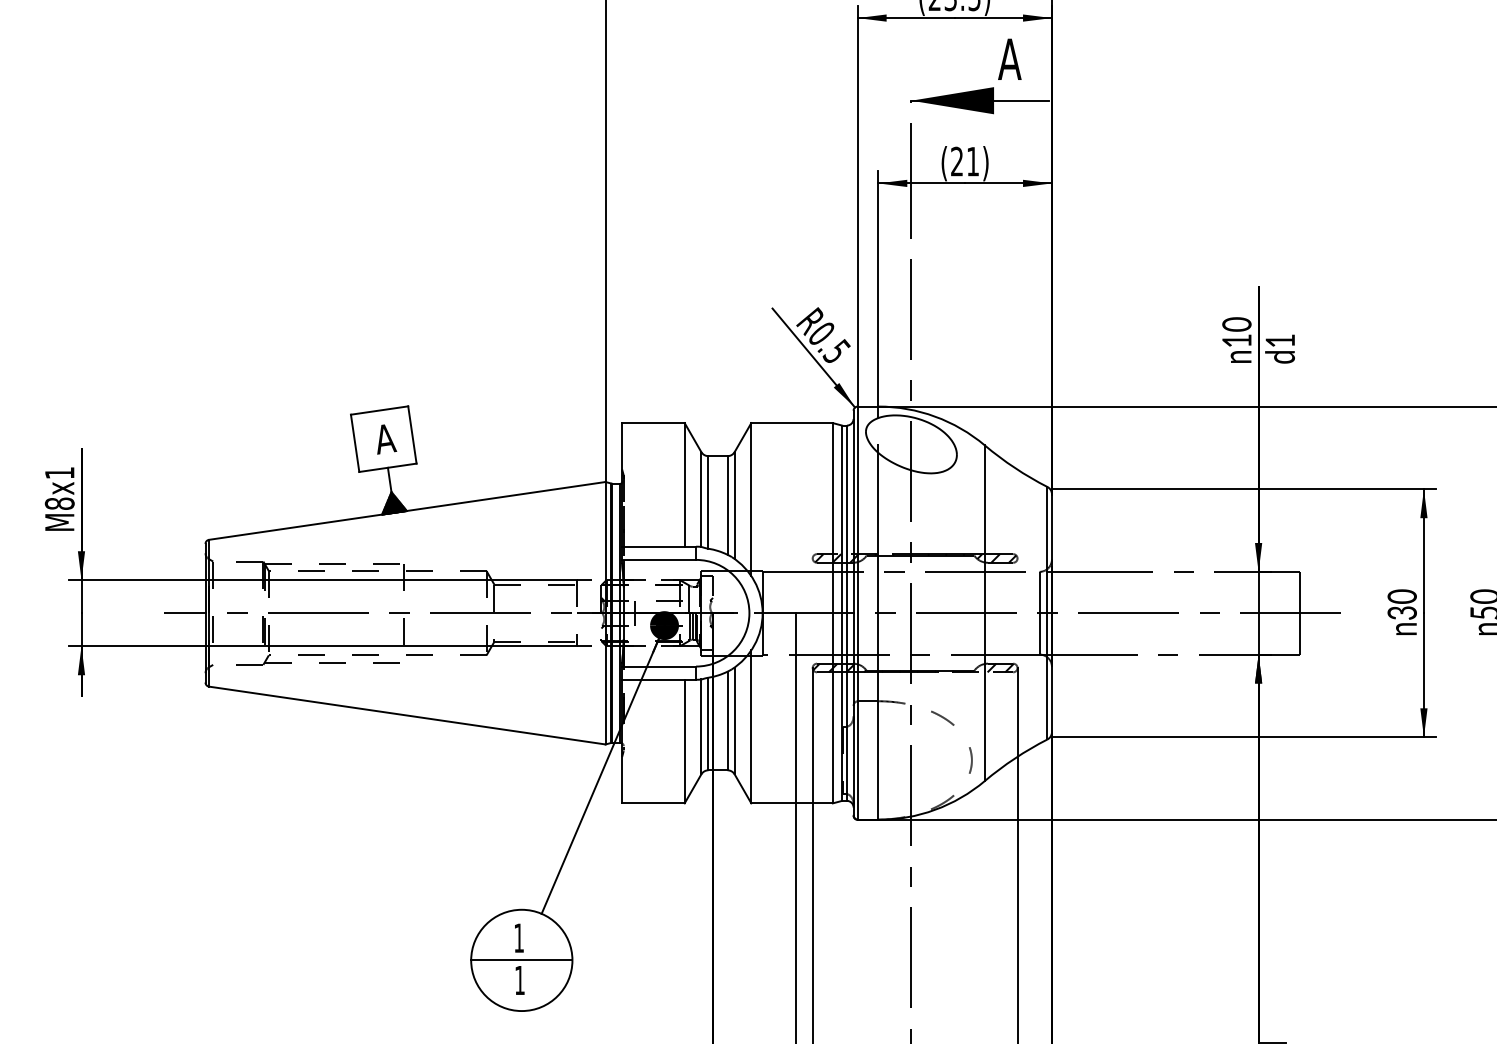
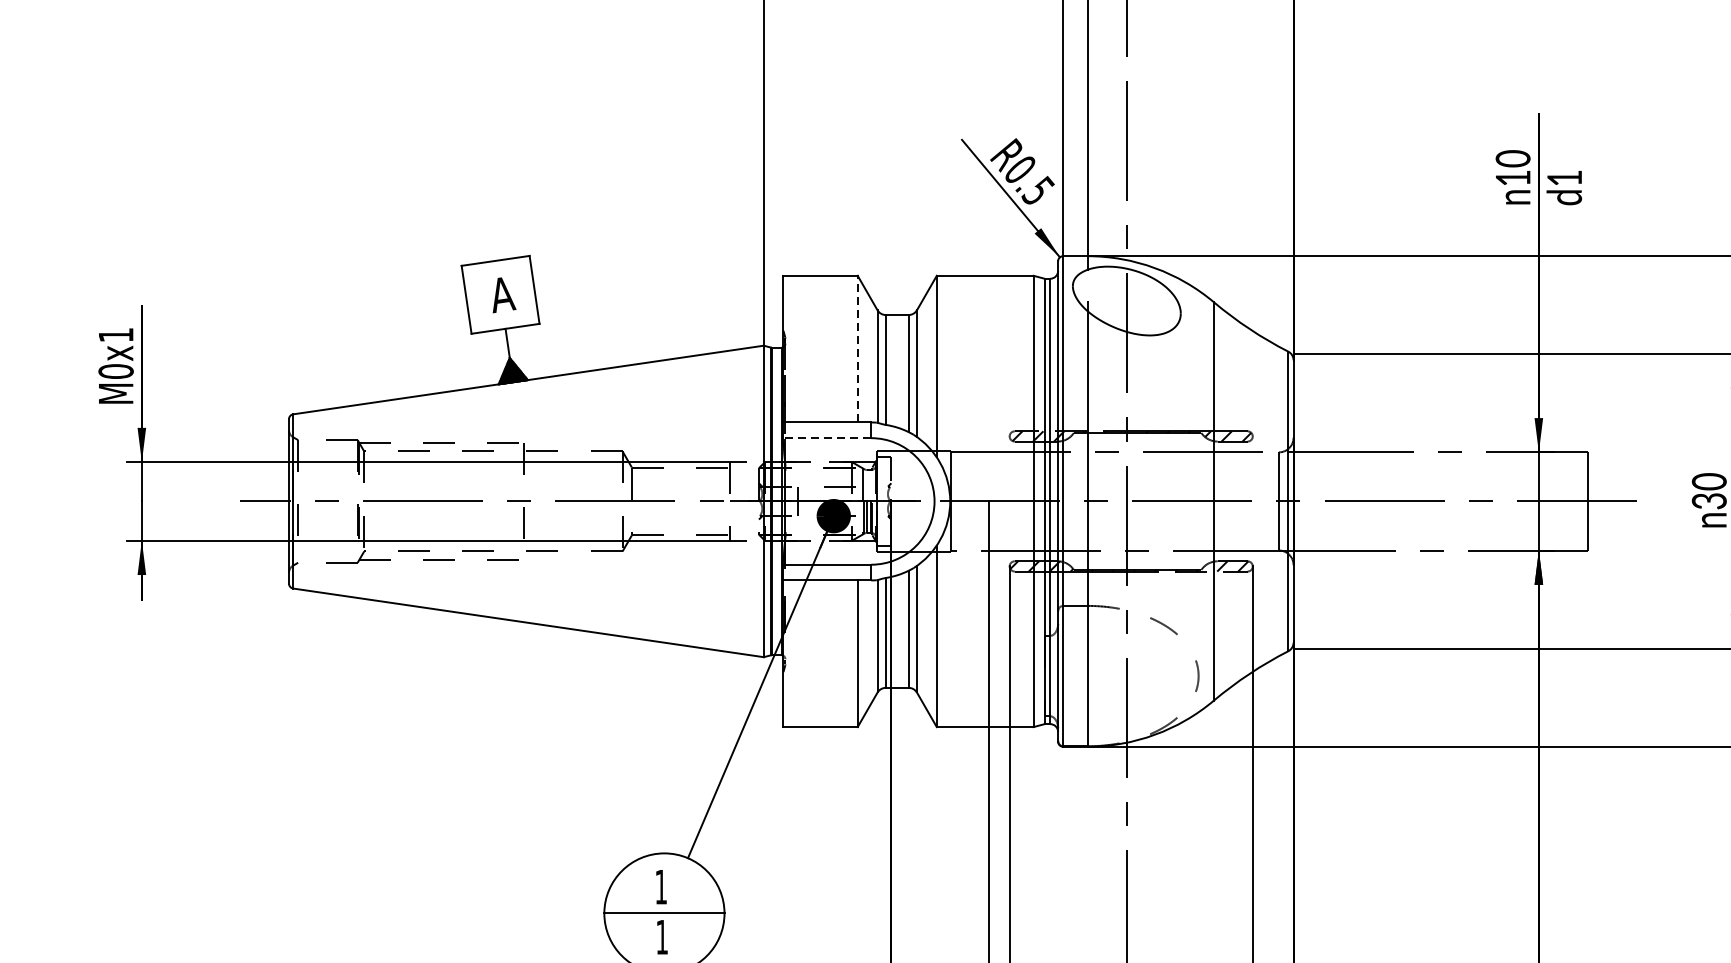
line: (684, 484) -> (857, 348), solid -> dashed
text: (59, 503) -> (115, 371), M8x1 -> M0x1
line: (659, 559) -> (827, 437), solid -> dashed

